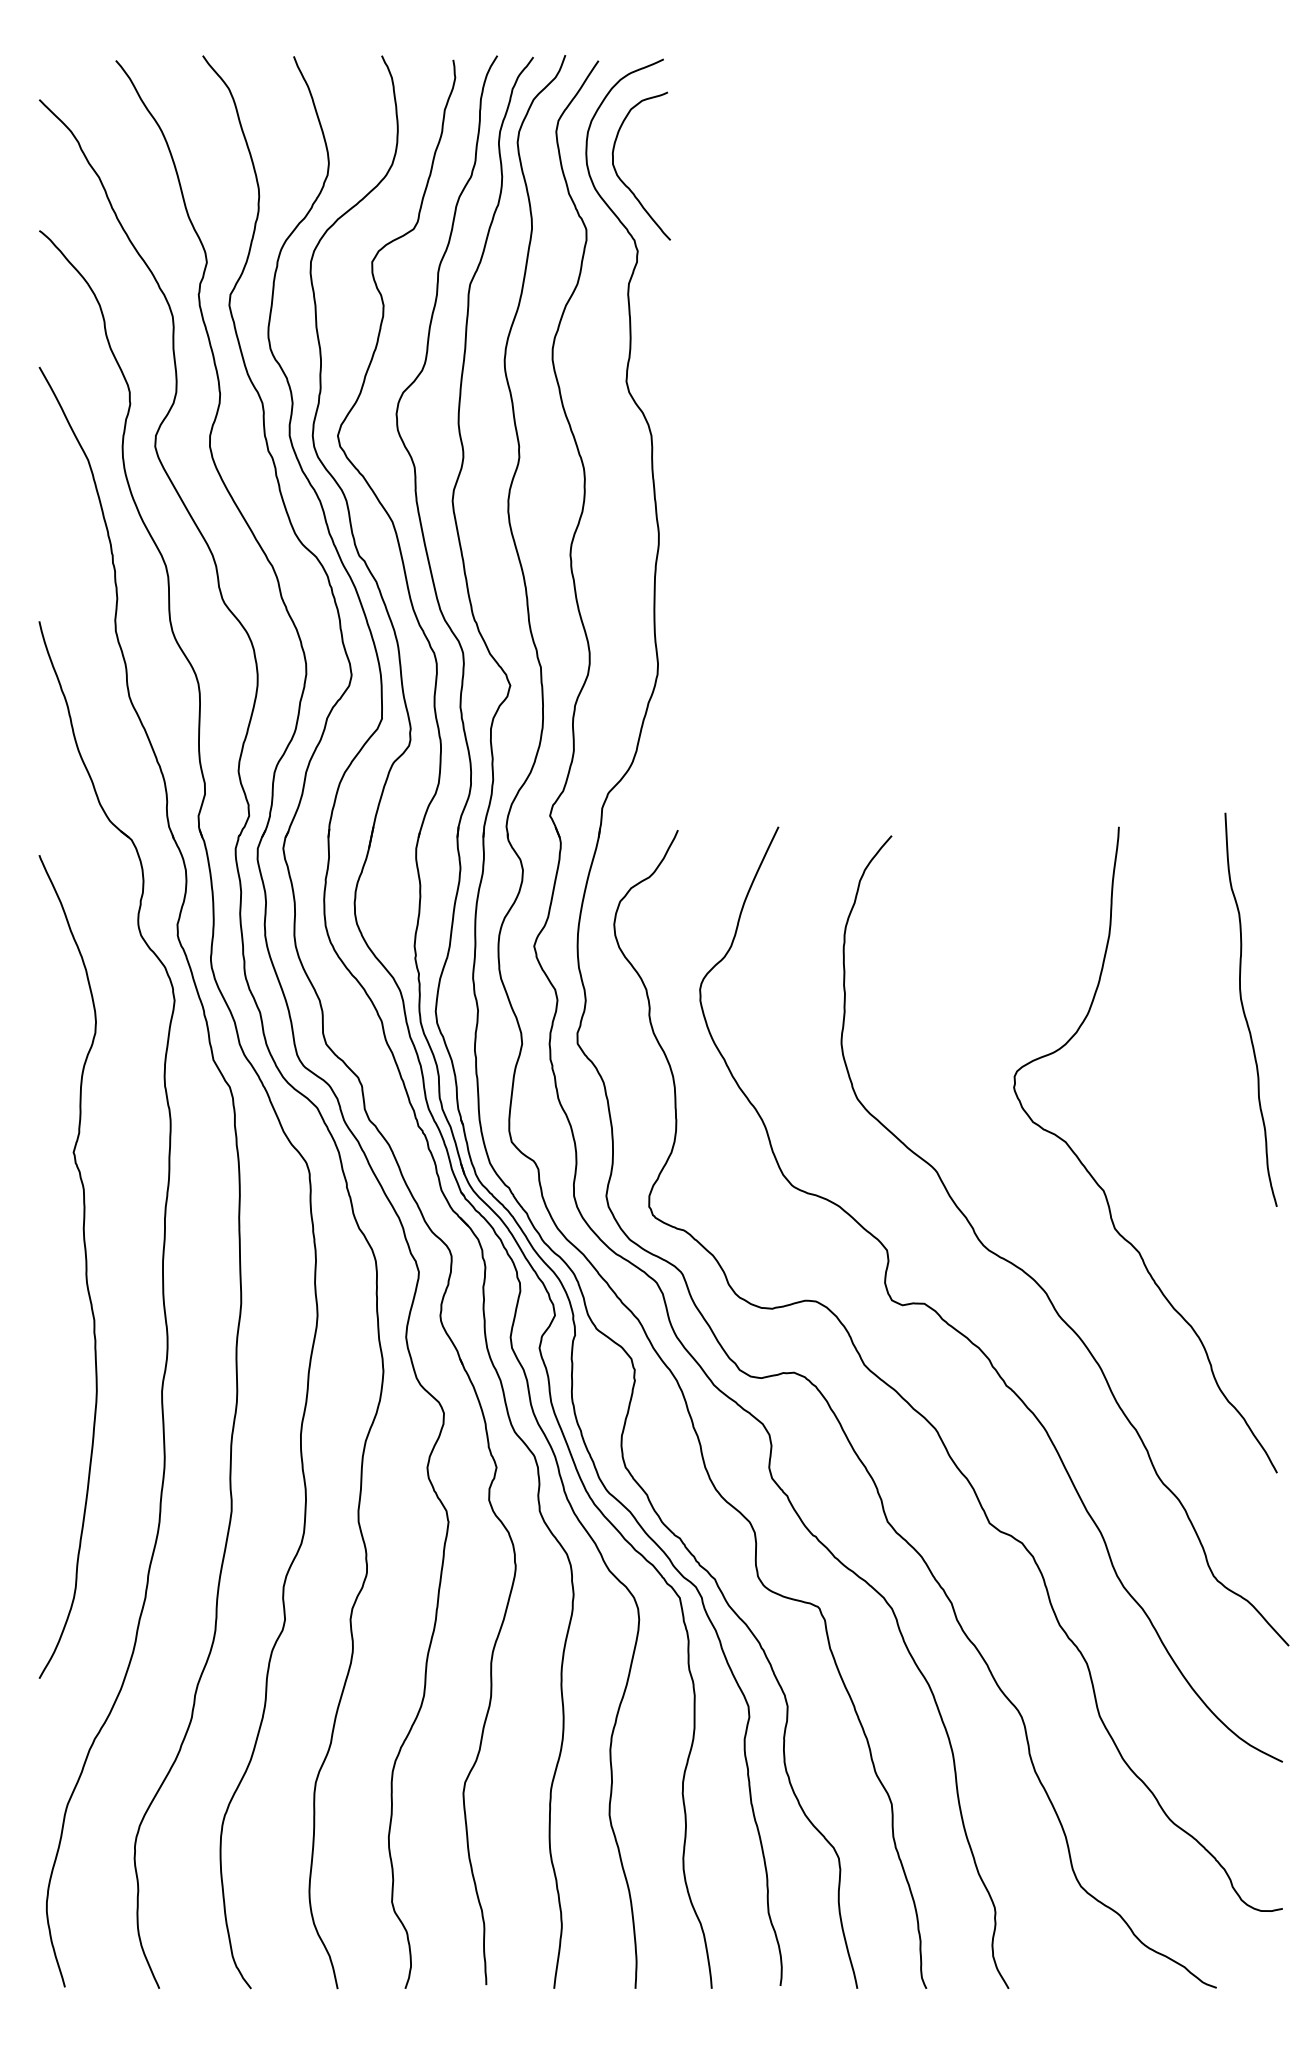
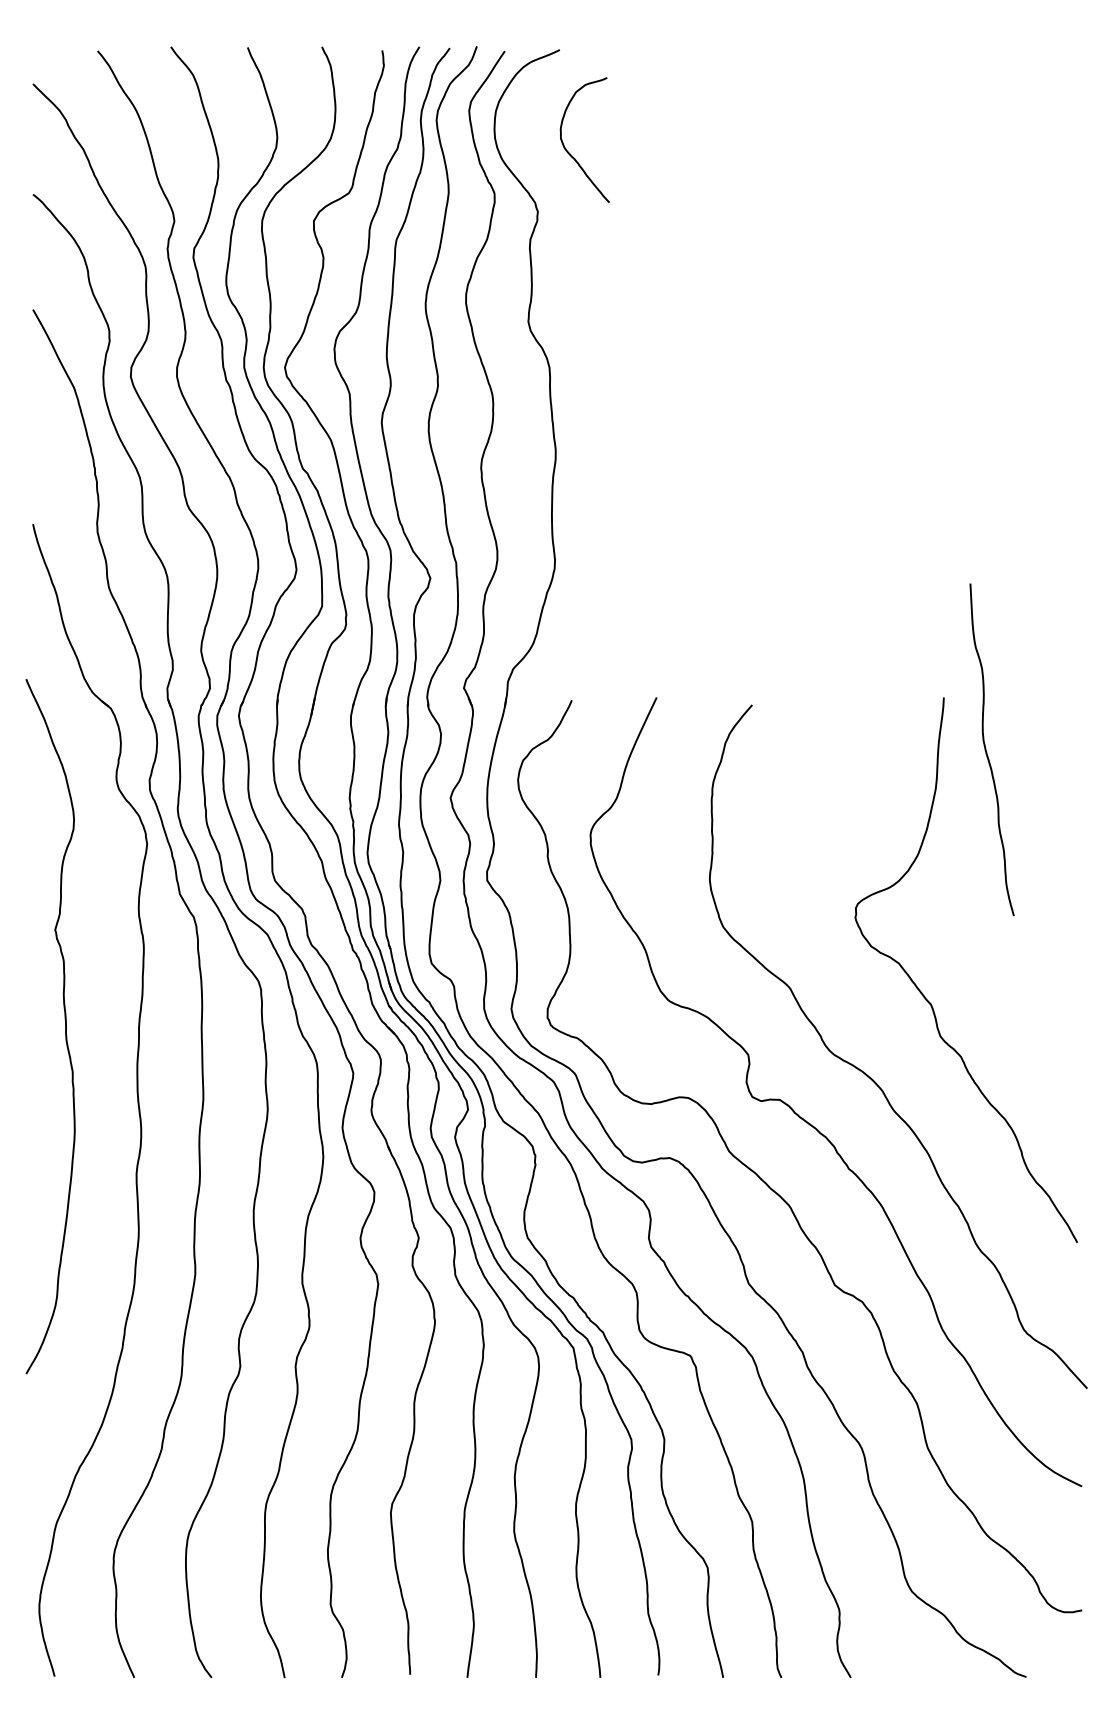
curve: (623, 181) -> (569, 153), moved
curve: (1244, 1009) -> (986, 749), moved
curve: (85, 1266) -> (65, 1026), moved

